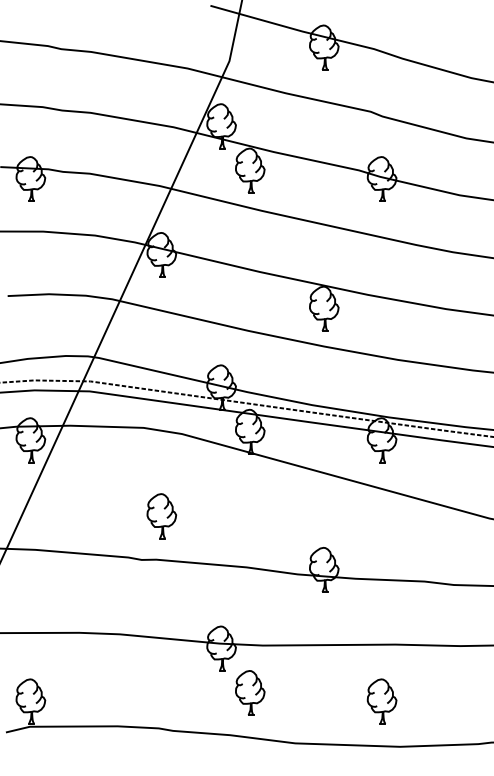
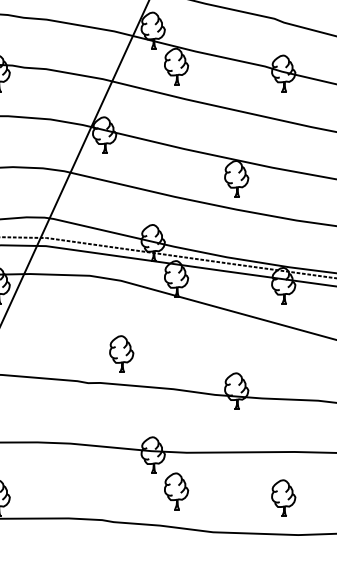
part: (161, 516) -> (121, 354), moved

